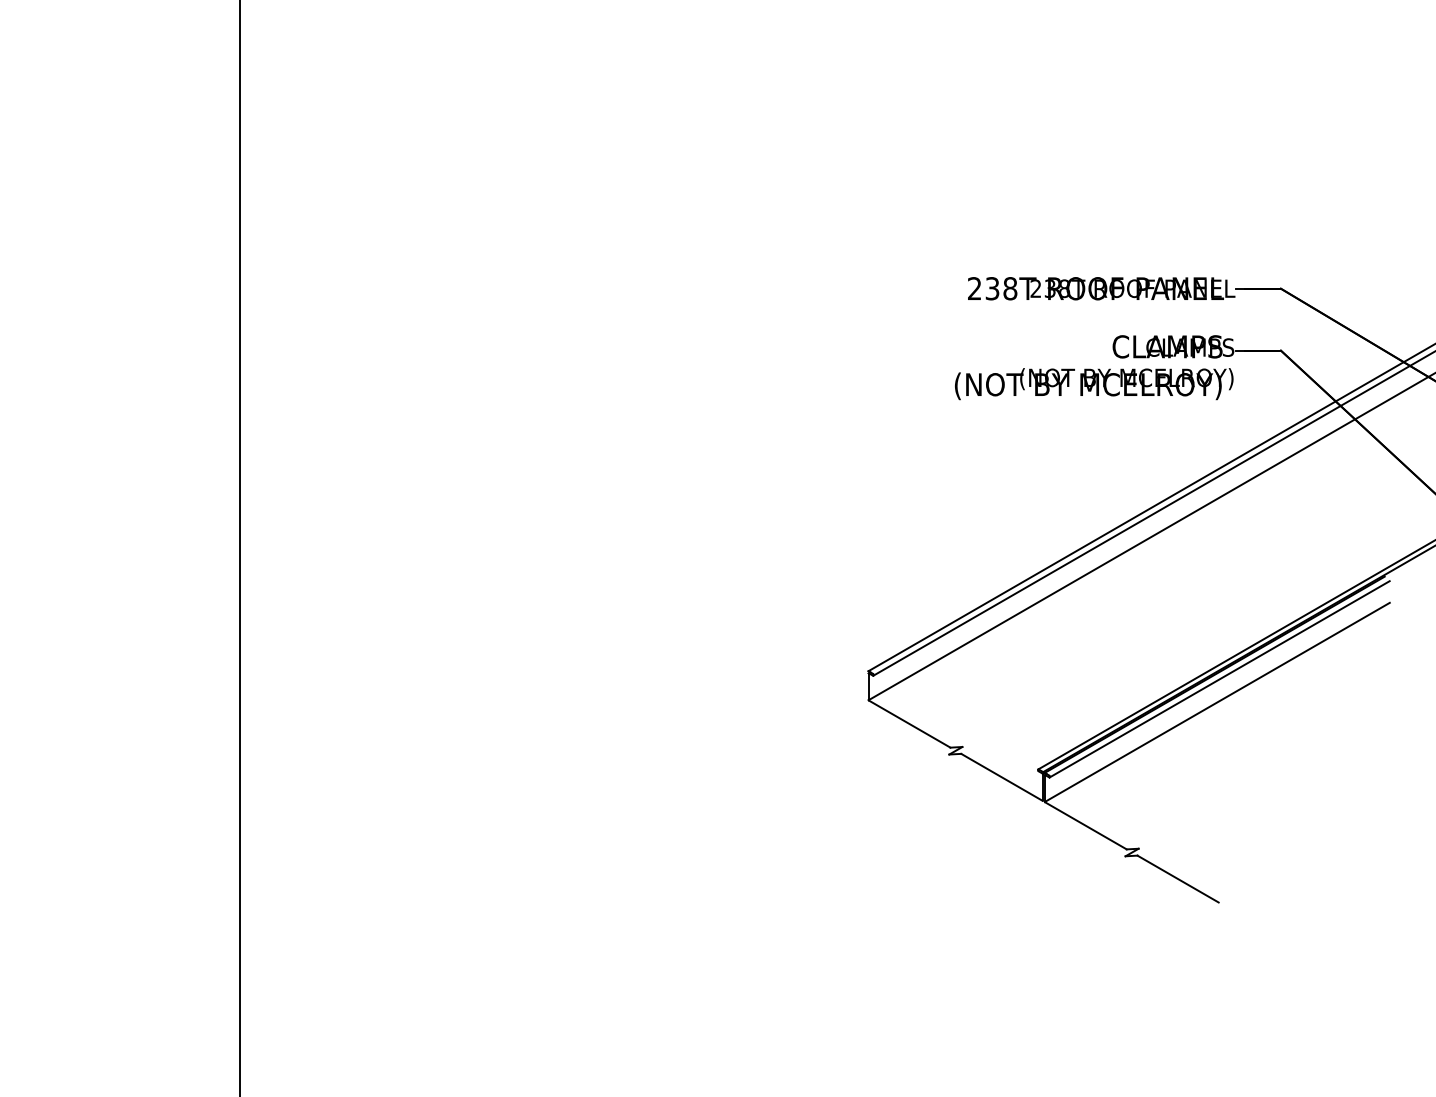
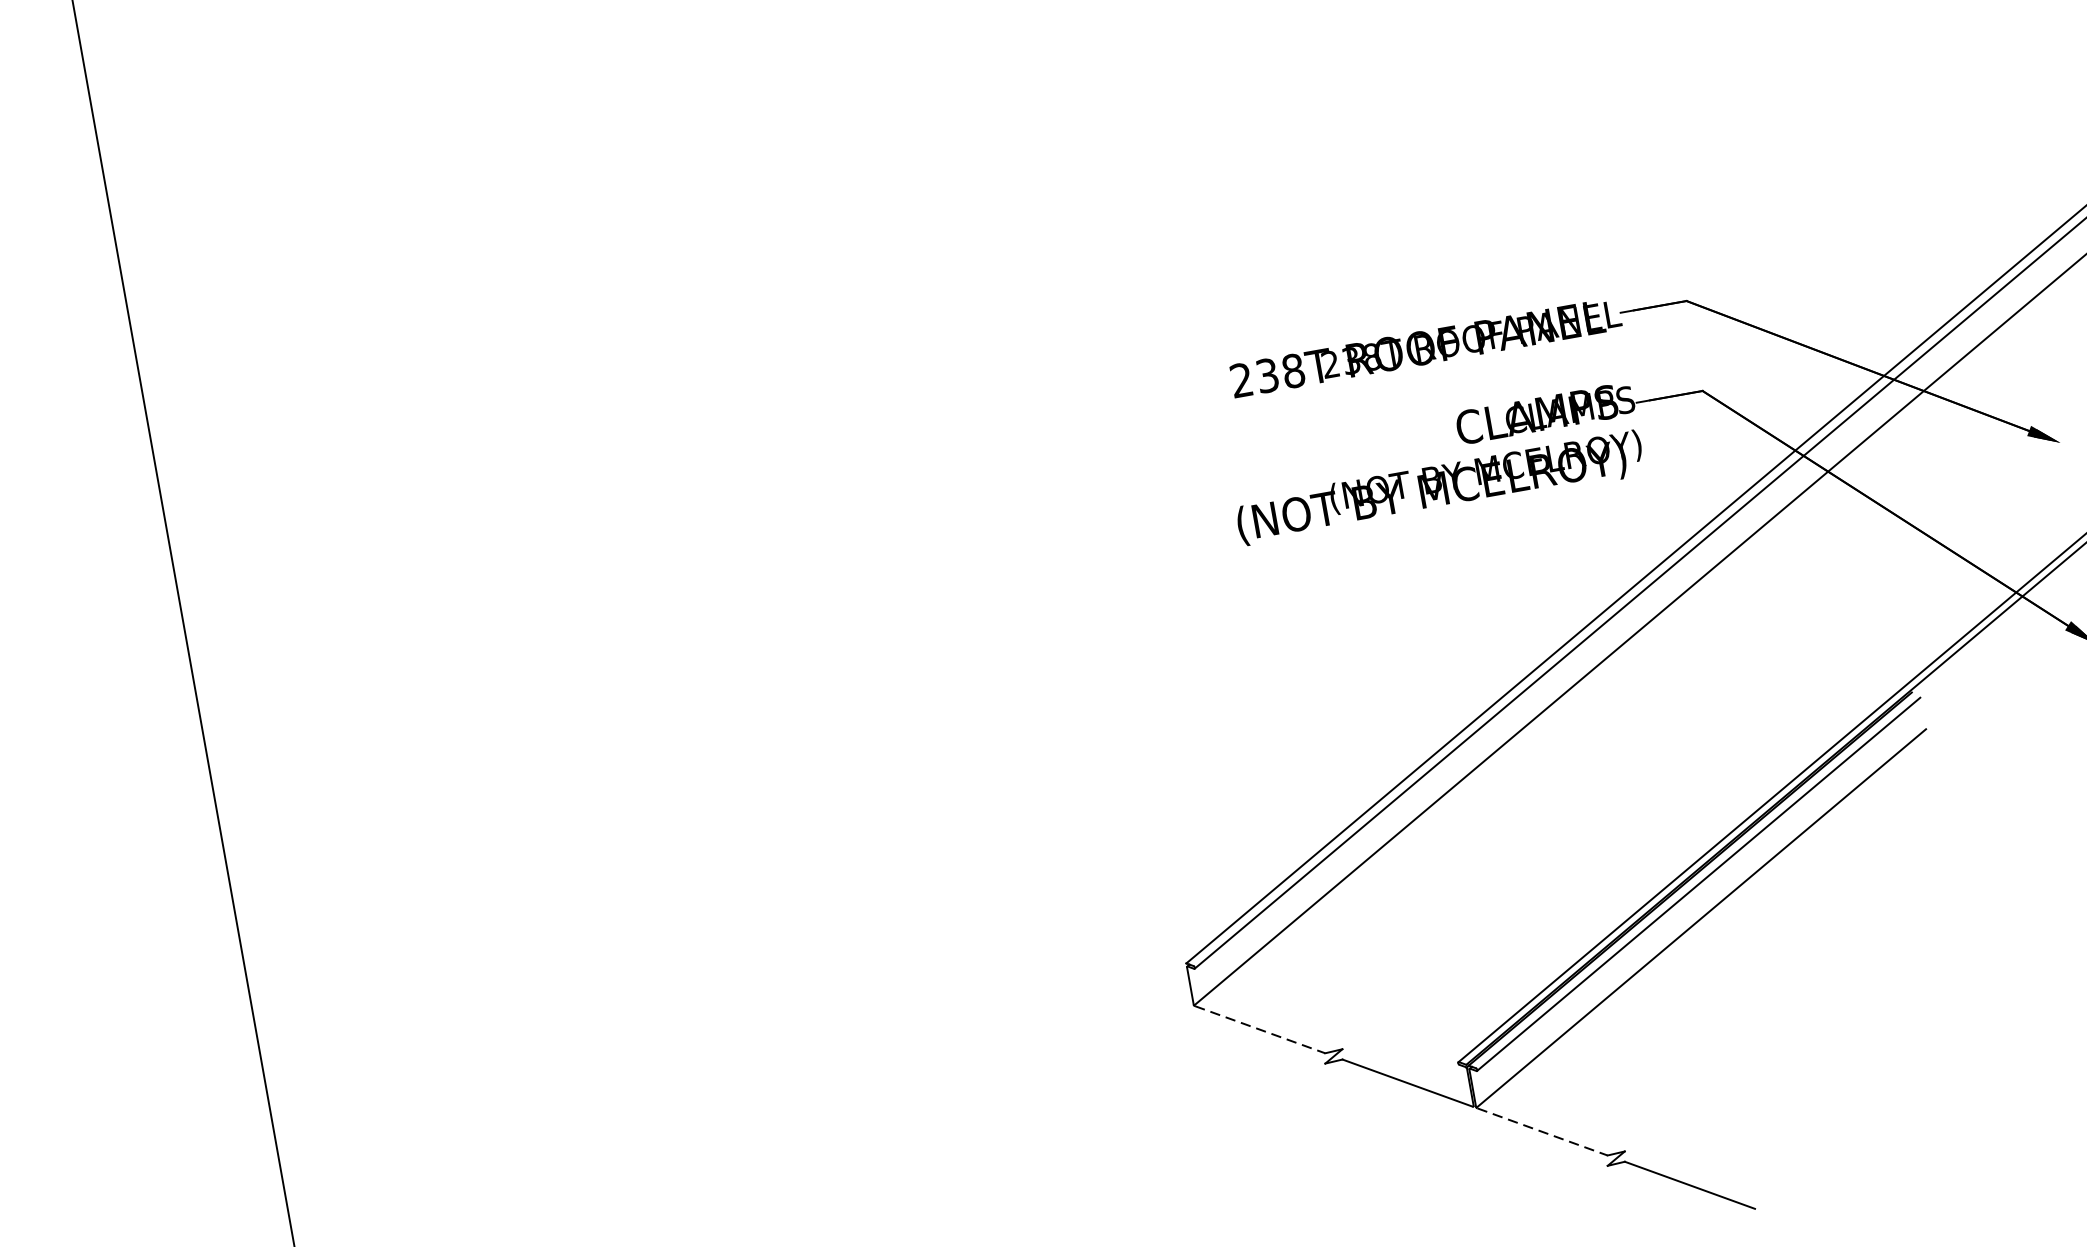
line: (909, 724) -> (1259, 1030), solid -> dashed
line: (1086, 825) -> (1543, 1131), solid -> dashed

